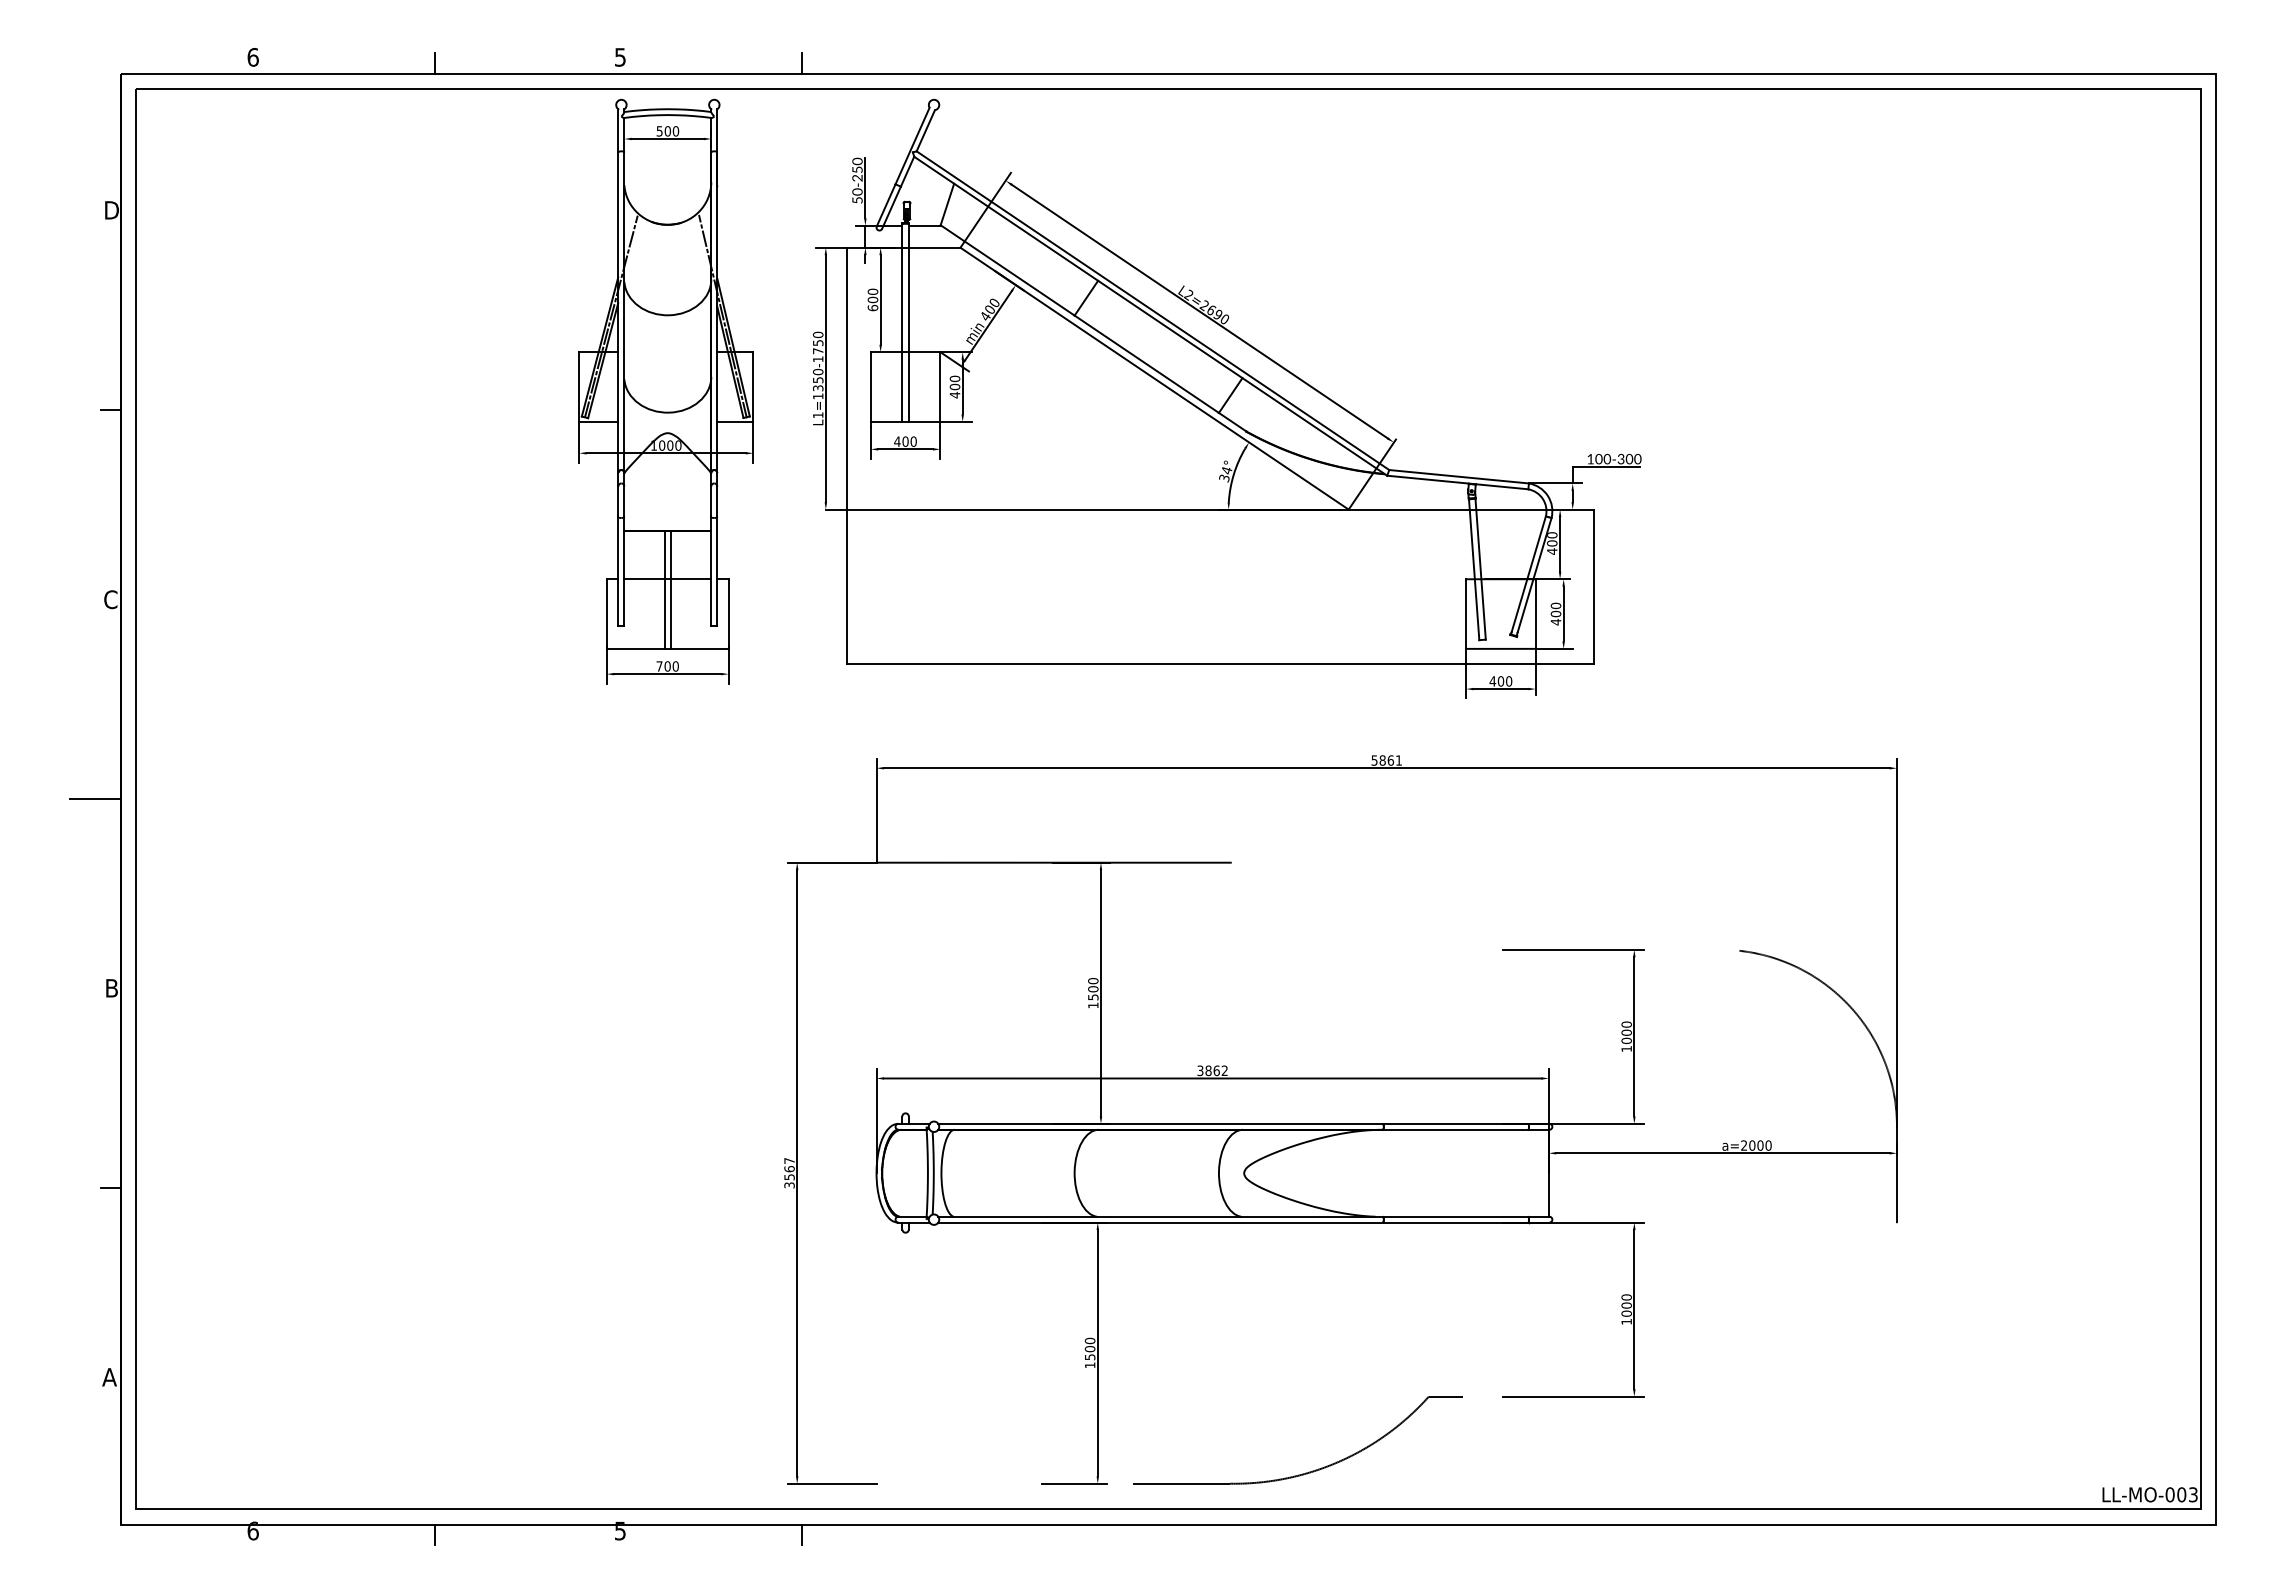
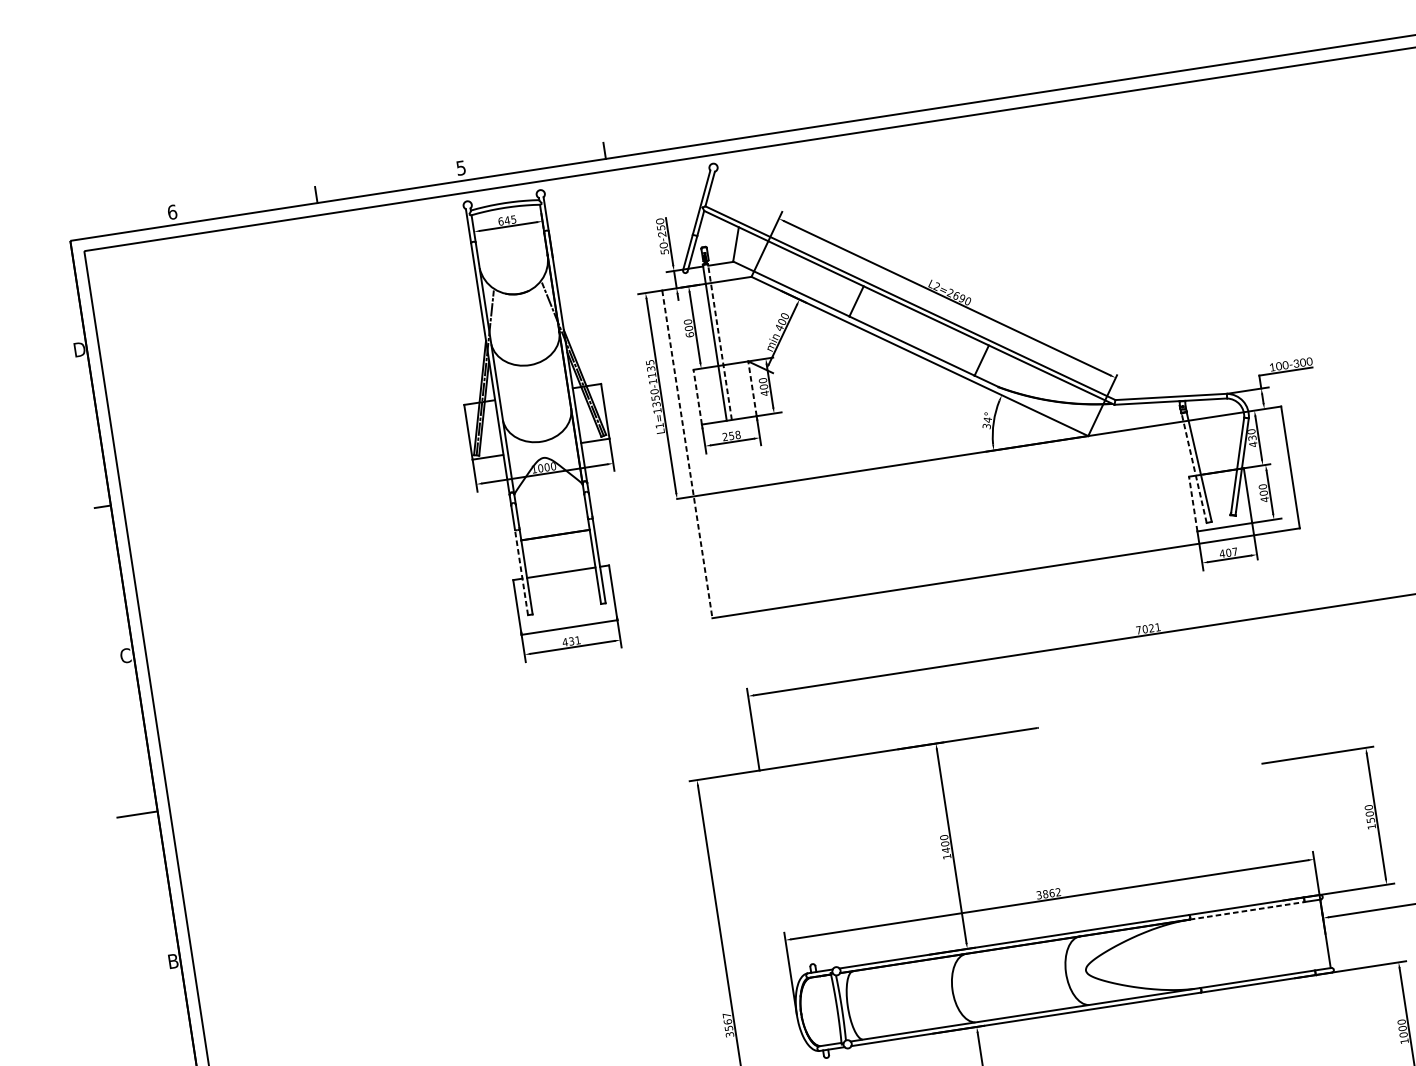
text: (667, 131) -> (507, 220), 500 -> 645
line: (908, 322) -> (719, 341), solid -> dashed
text: (817, 342) -> (650, 368), L1=1350-1750 -> L1=1350-1135
line: (870, 387) -> (697, 397), solid -> dashed
line: (940, 387) -> (752, 389), solid -> dashed
text: (905, 441) -> (731, 435), 400 -> 258
line: (847, 456) -> (687, 454), solid -> dashed
text: (1552, 543) -> (1252, 438), 400 -> 430
line: (1474, 568) -> (1194, 467), solid -> dashed
line: (618, 570) -> (521, 571), solid -> dashed
line: (664, 589) -> (559, 581), removed
line: (671, 589) -> (565, 580), removed
line: (1466, 614) -> (1193, 504), solid -> dashed
text: (667, 666) -> (571, 641), 700 -> 431
text: (1509, 681) -> (1235, 551), 400 -> 407
text: (1382, 760) -> (1145, 629), 5861 -> 7021
text: (1093, 997) -> (946, 850), 1500 -> 1400
text: (1626, 1040) -> (1370, 820), 1000 -> 1500
line: (1455, 1129) -> (1246, 910), solid -> dashed

